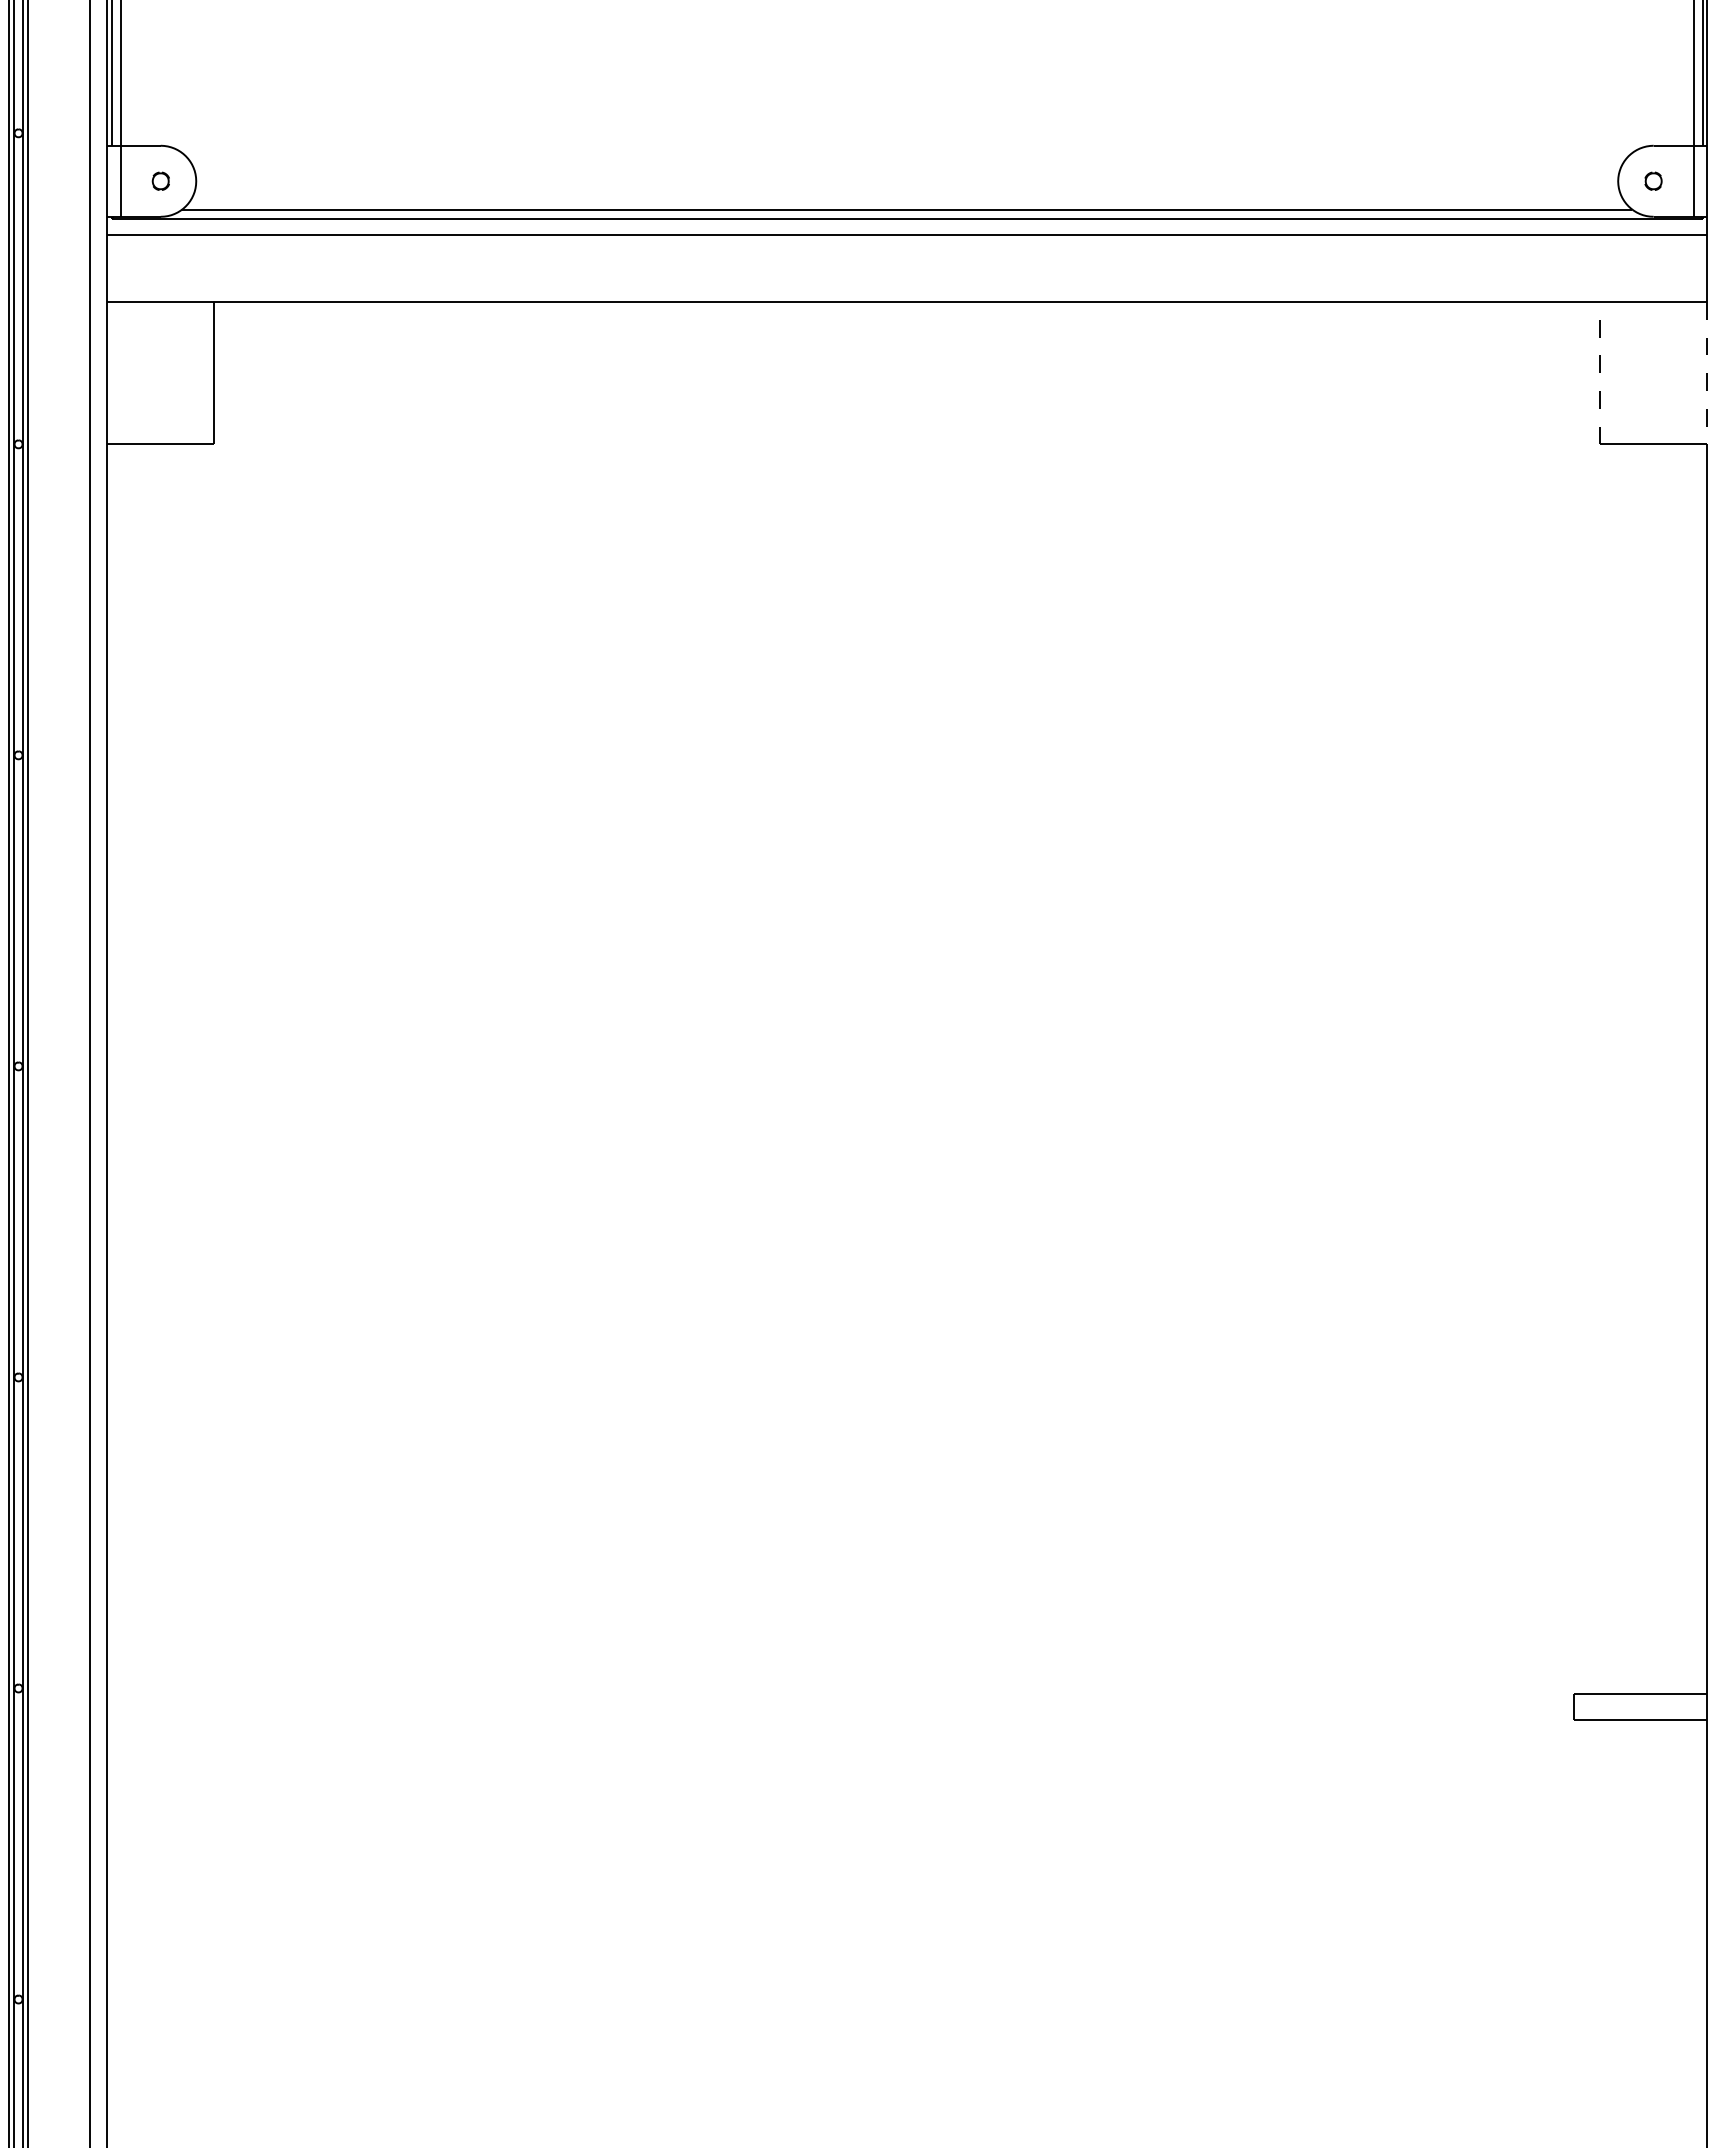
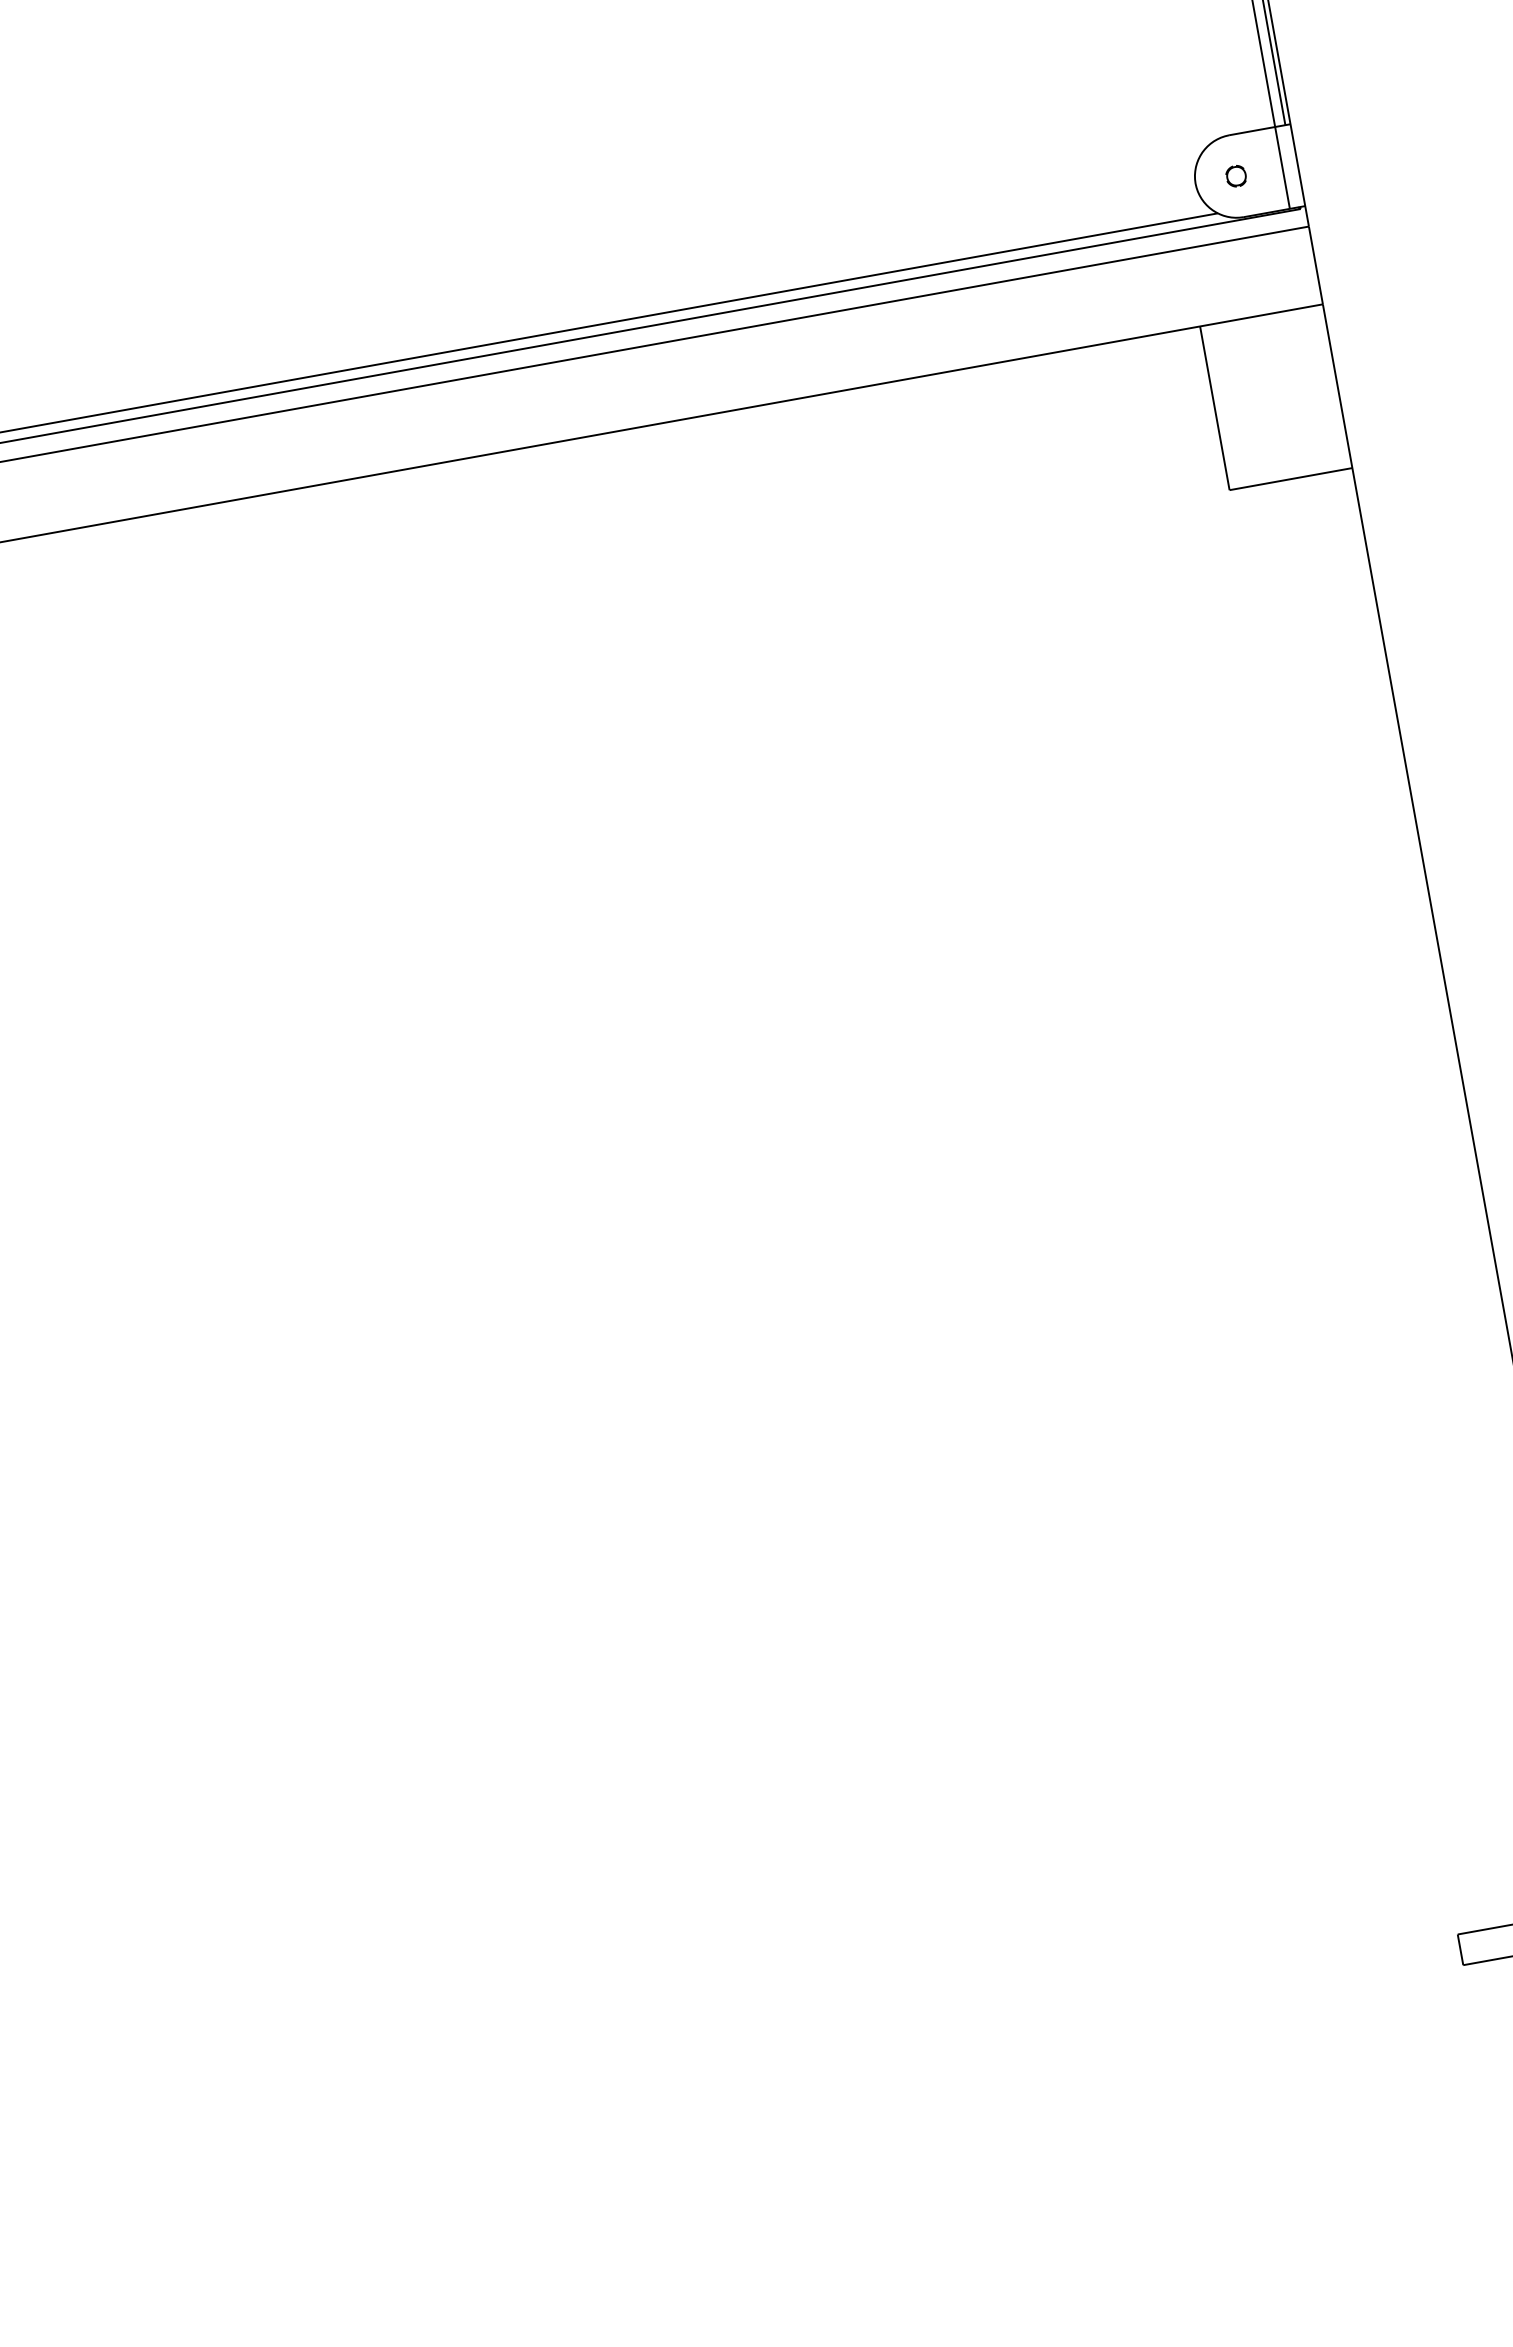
line: (1600, 372) -> (1214, 407), dashed -> solid
line: (1707, 373) -> (1338, 386), dashed -> solid

